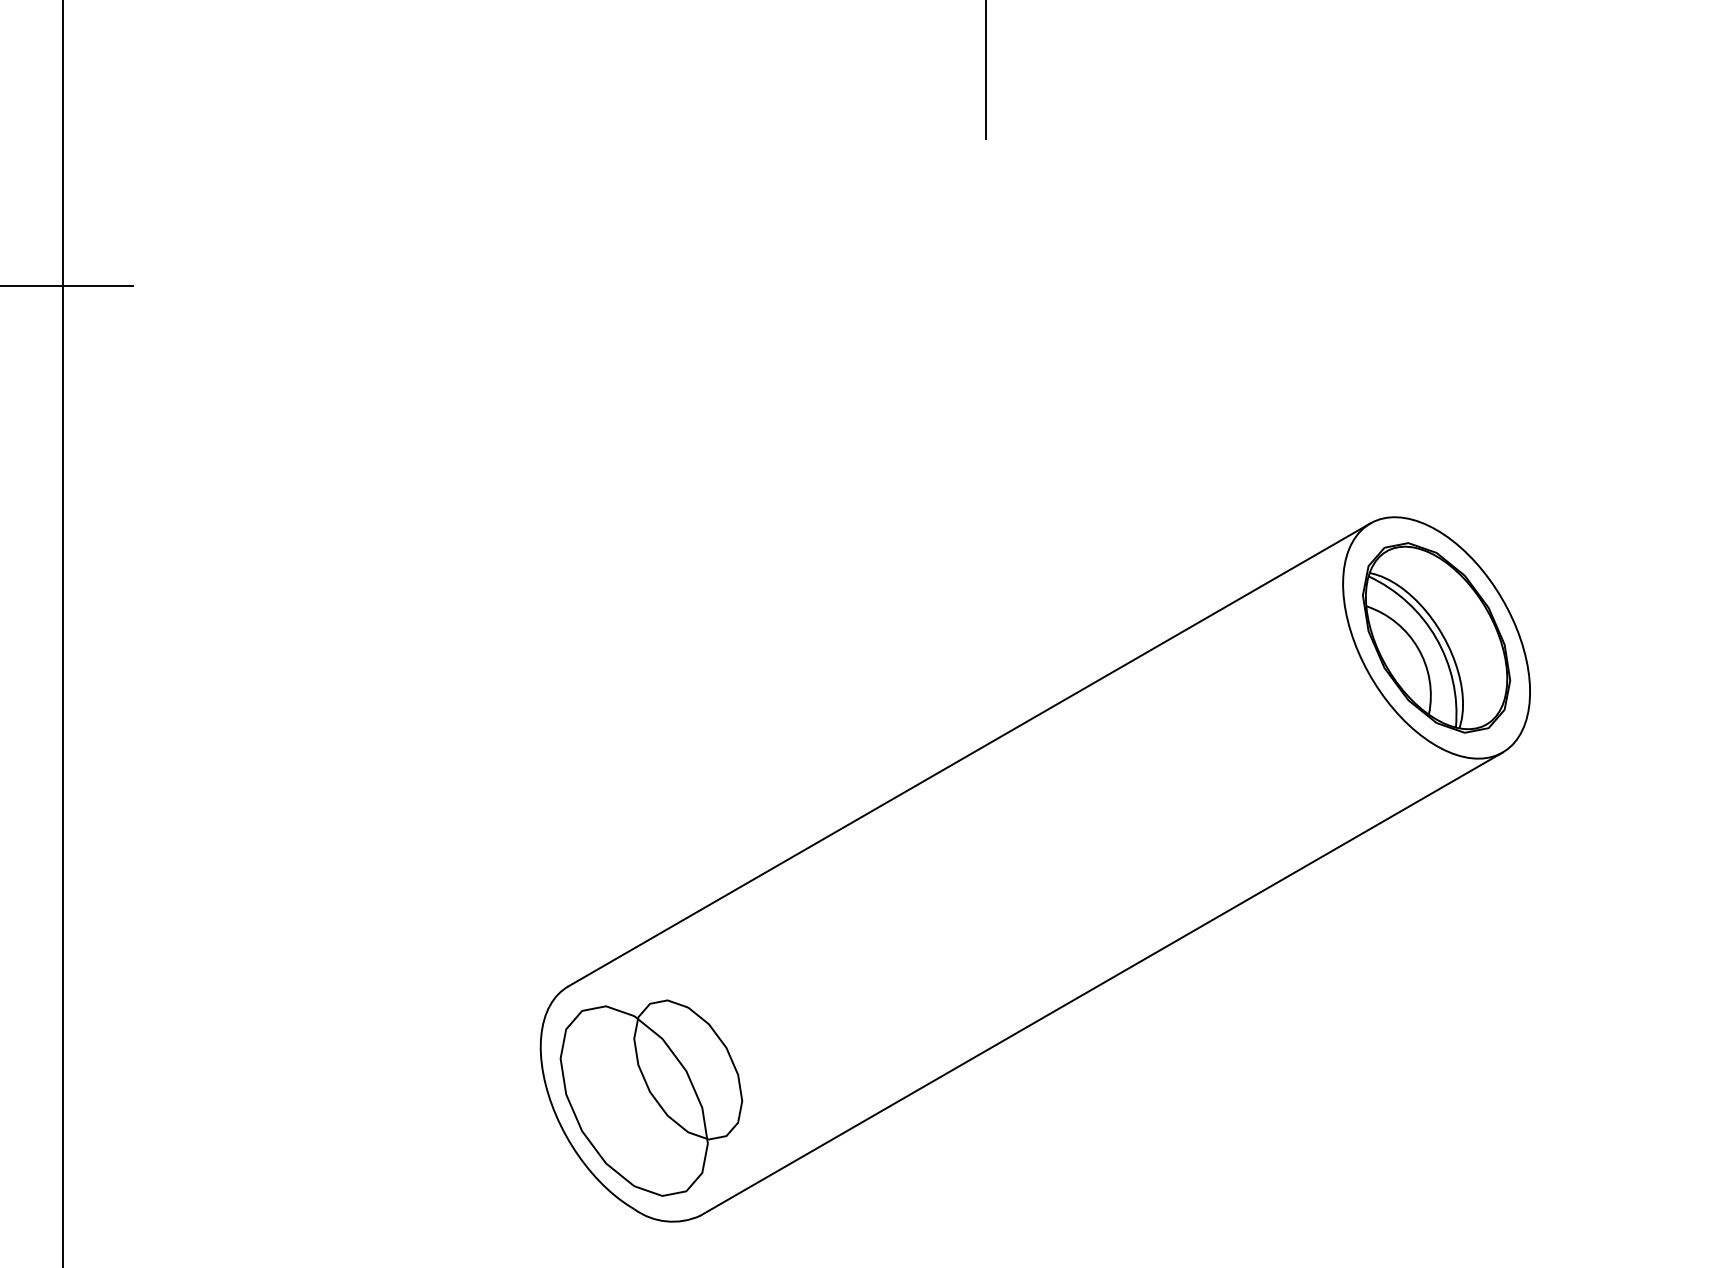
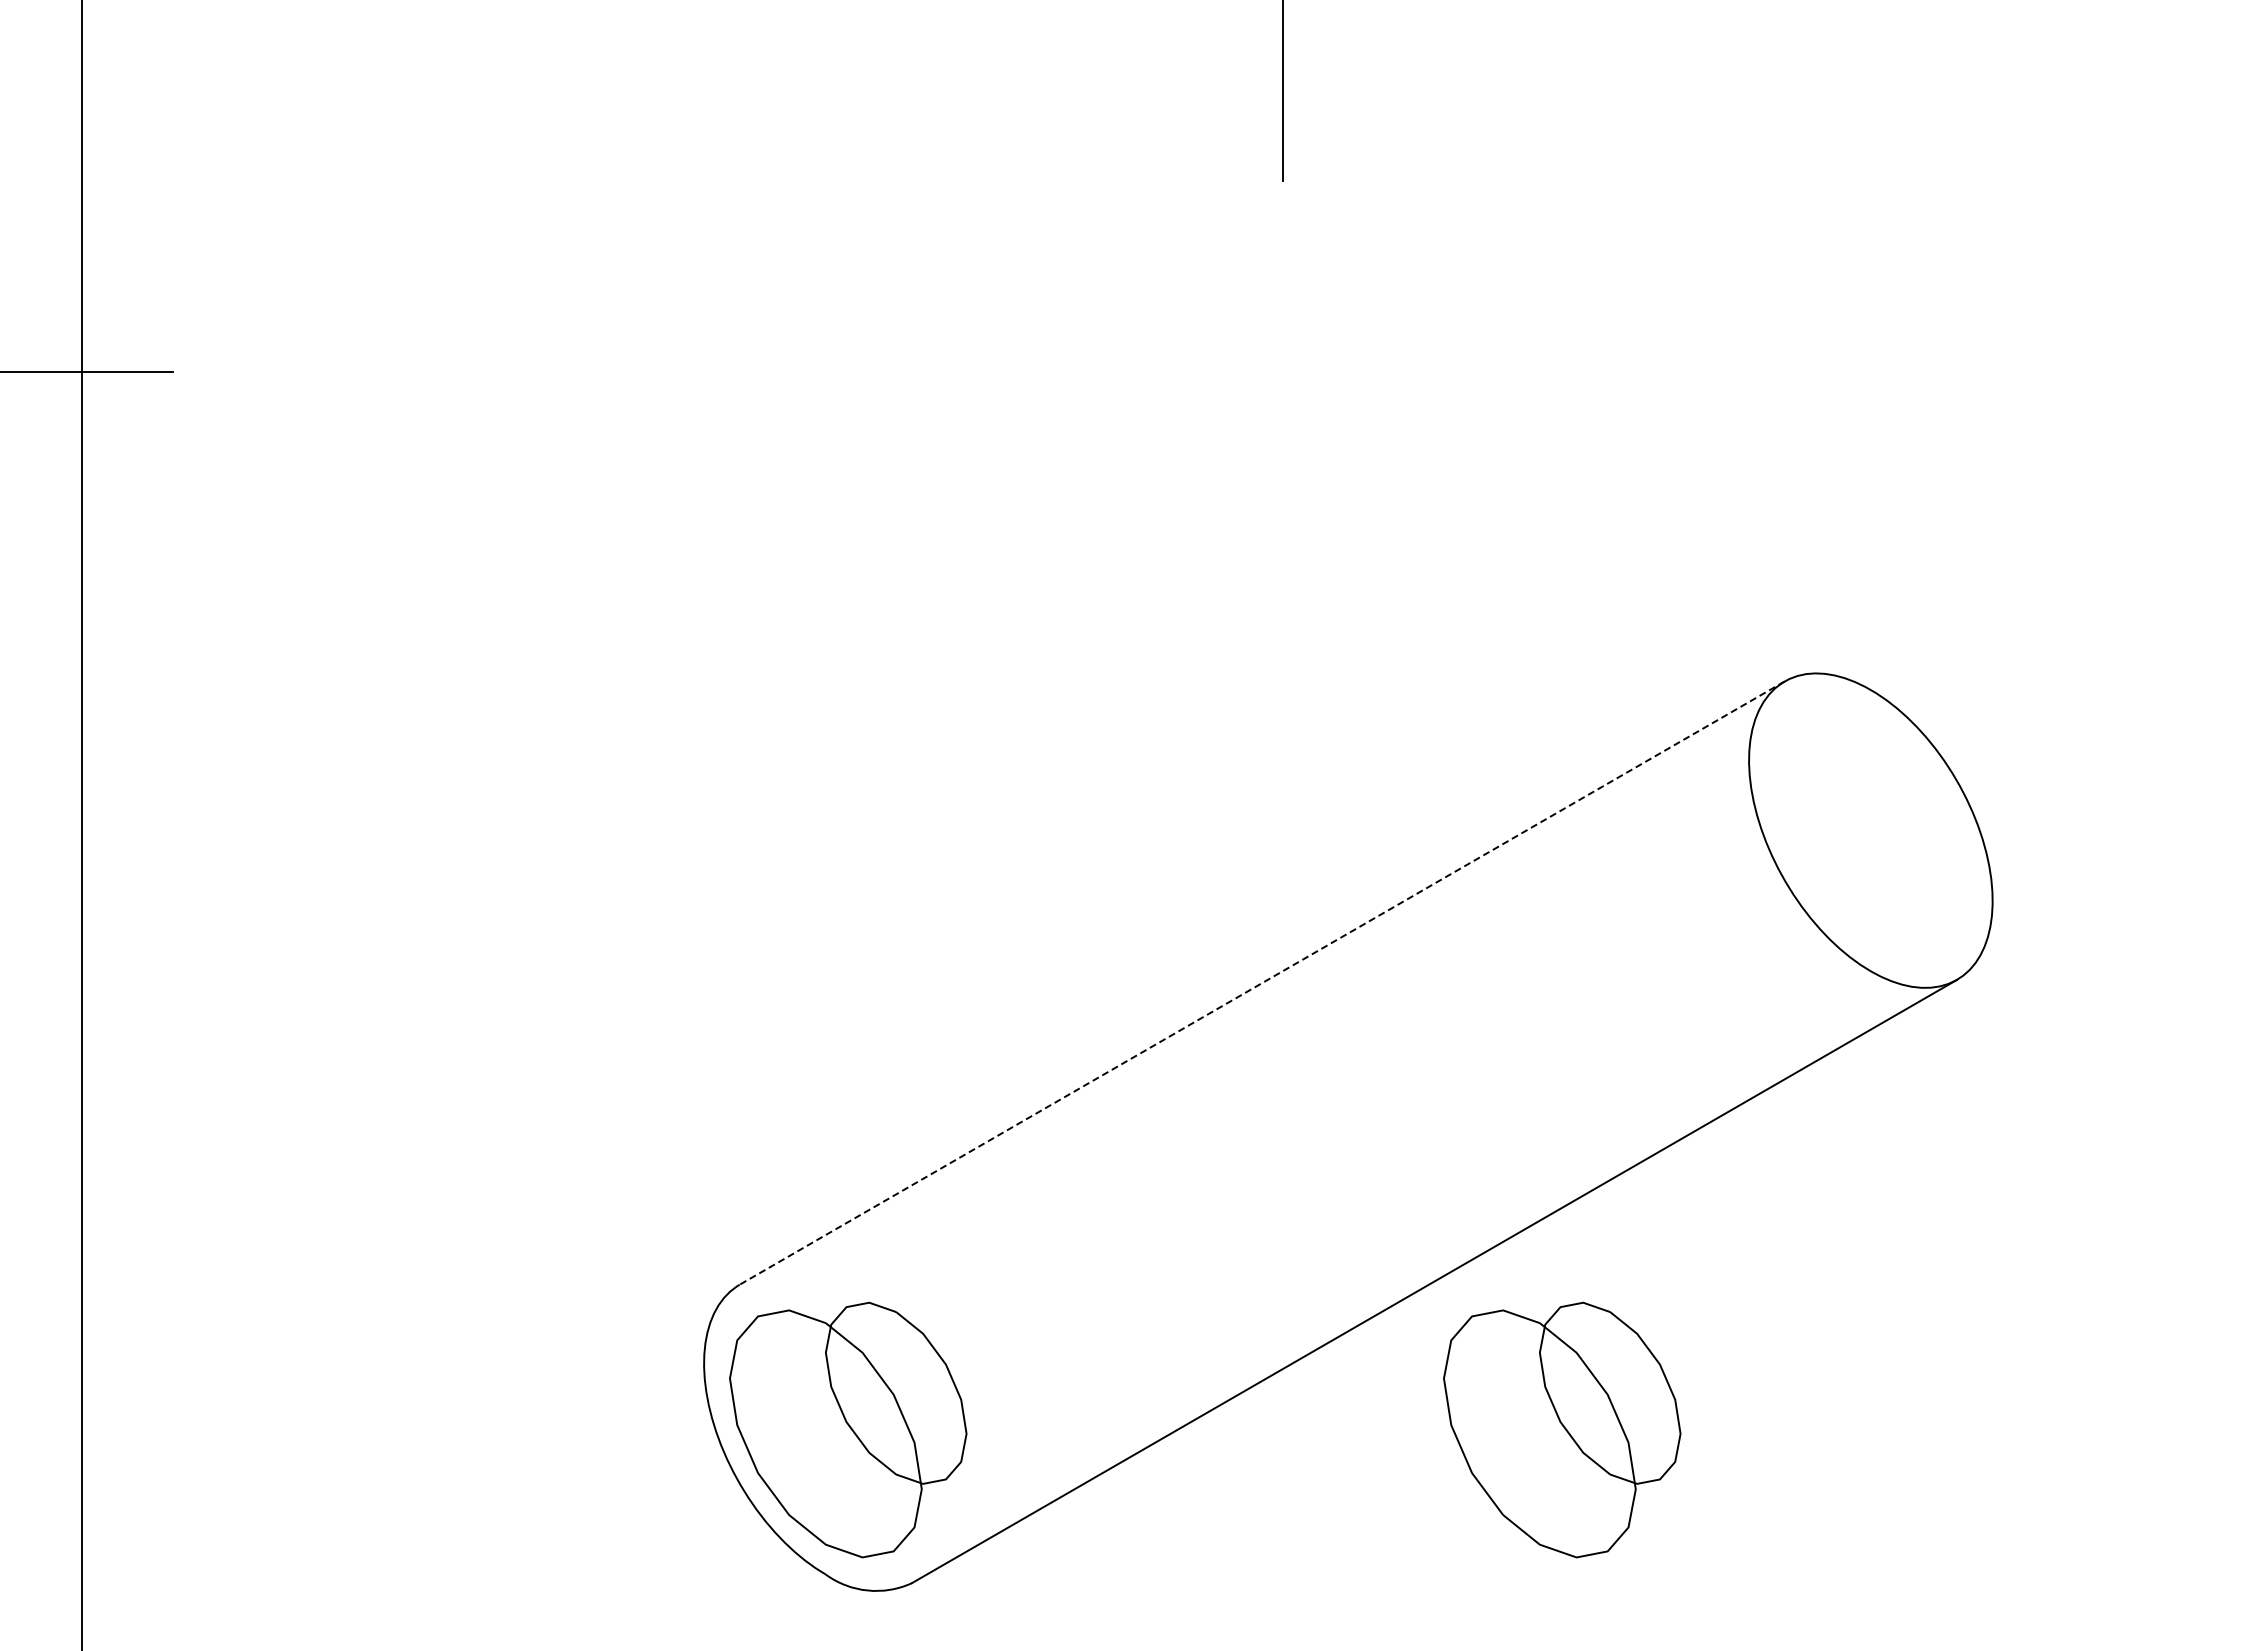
part: (1436, 637) -> (1870, 830), removed
line: (968, 755) -> (1261, 983), solid -> dashed
part: (1199, 1097) -> (1562, 1429), added

